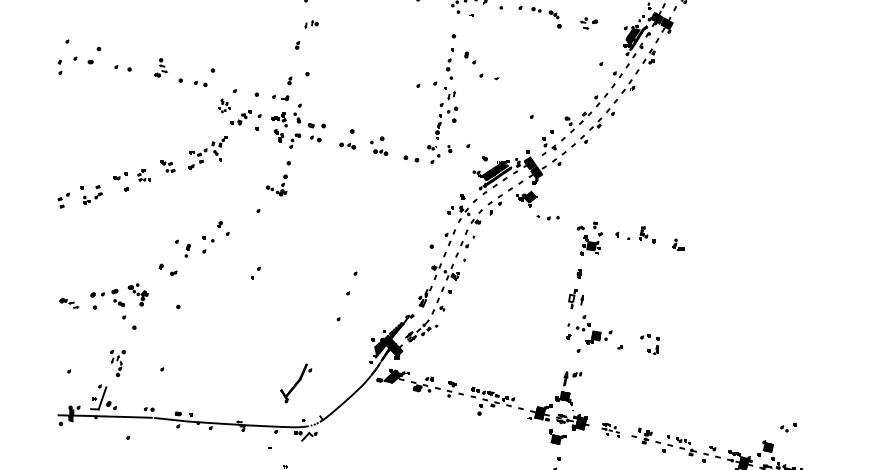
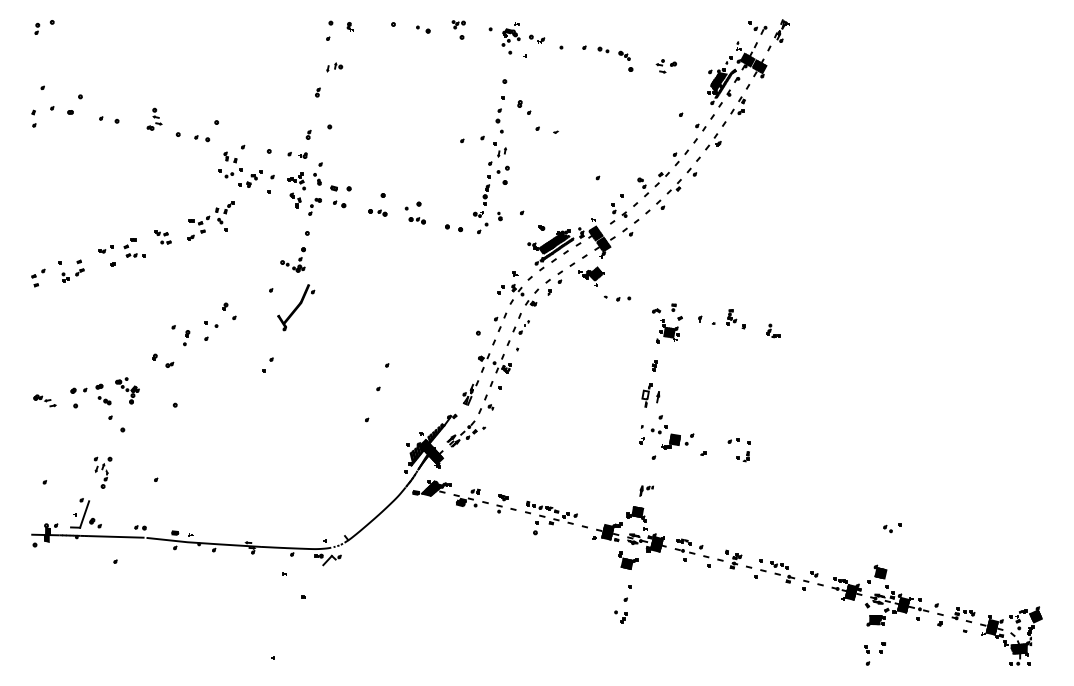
part: (224, 105) -> (230, 164), size x1.67
part: (144, 175) -> (134, 247), size x1.43
part: (572, 378) -> (646, 490), size x0.62
part: (296, 383) -> (296, 307), moved
part: (788, 428) -> (892, 528), moved
part: (610, 430) -> (692, 552), size x1.67

